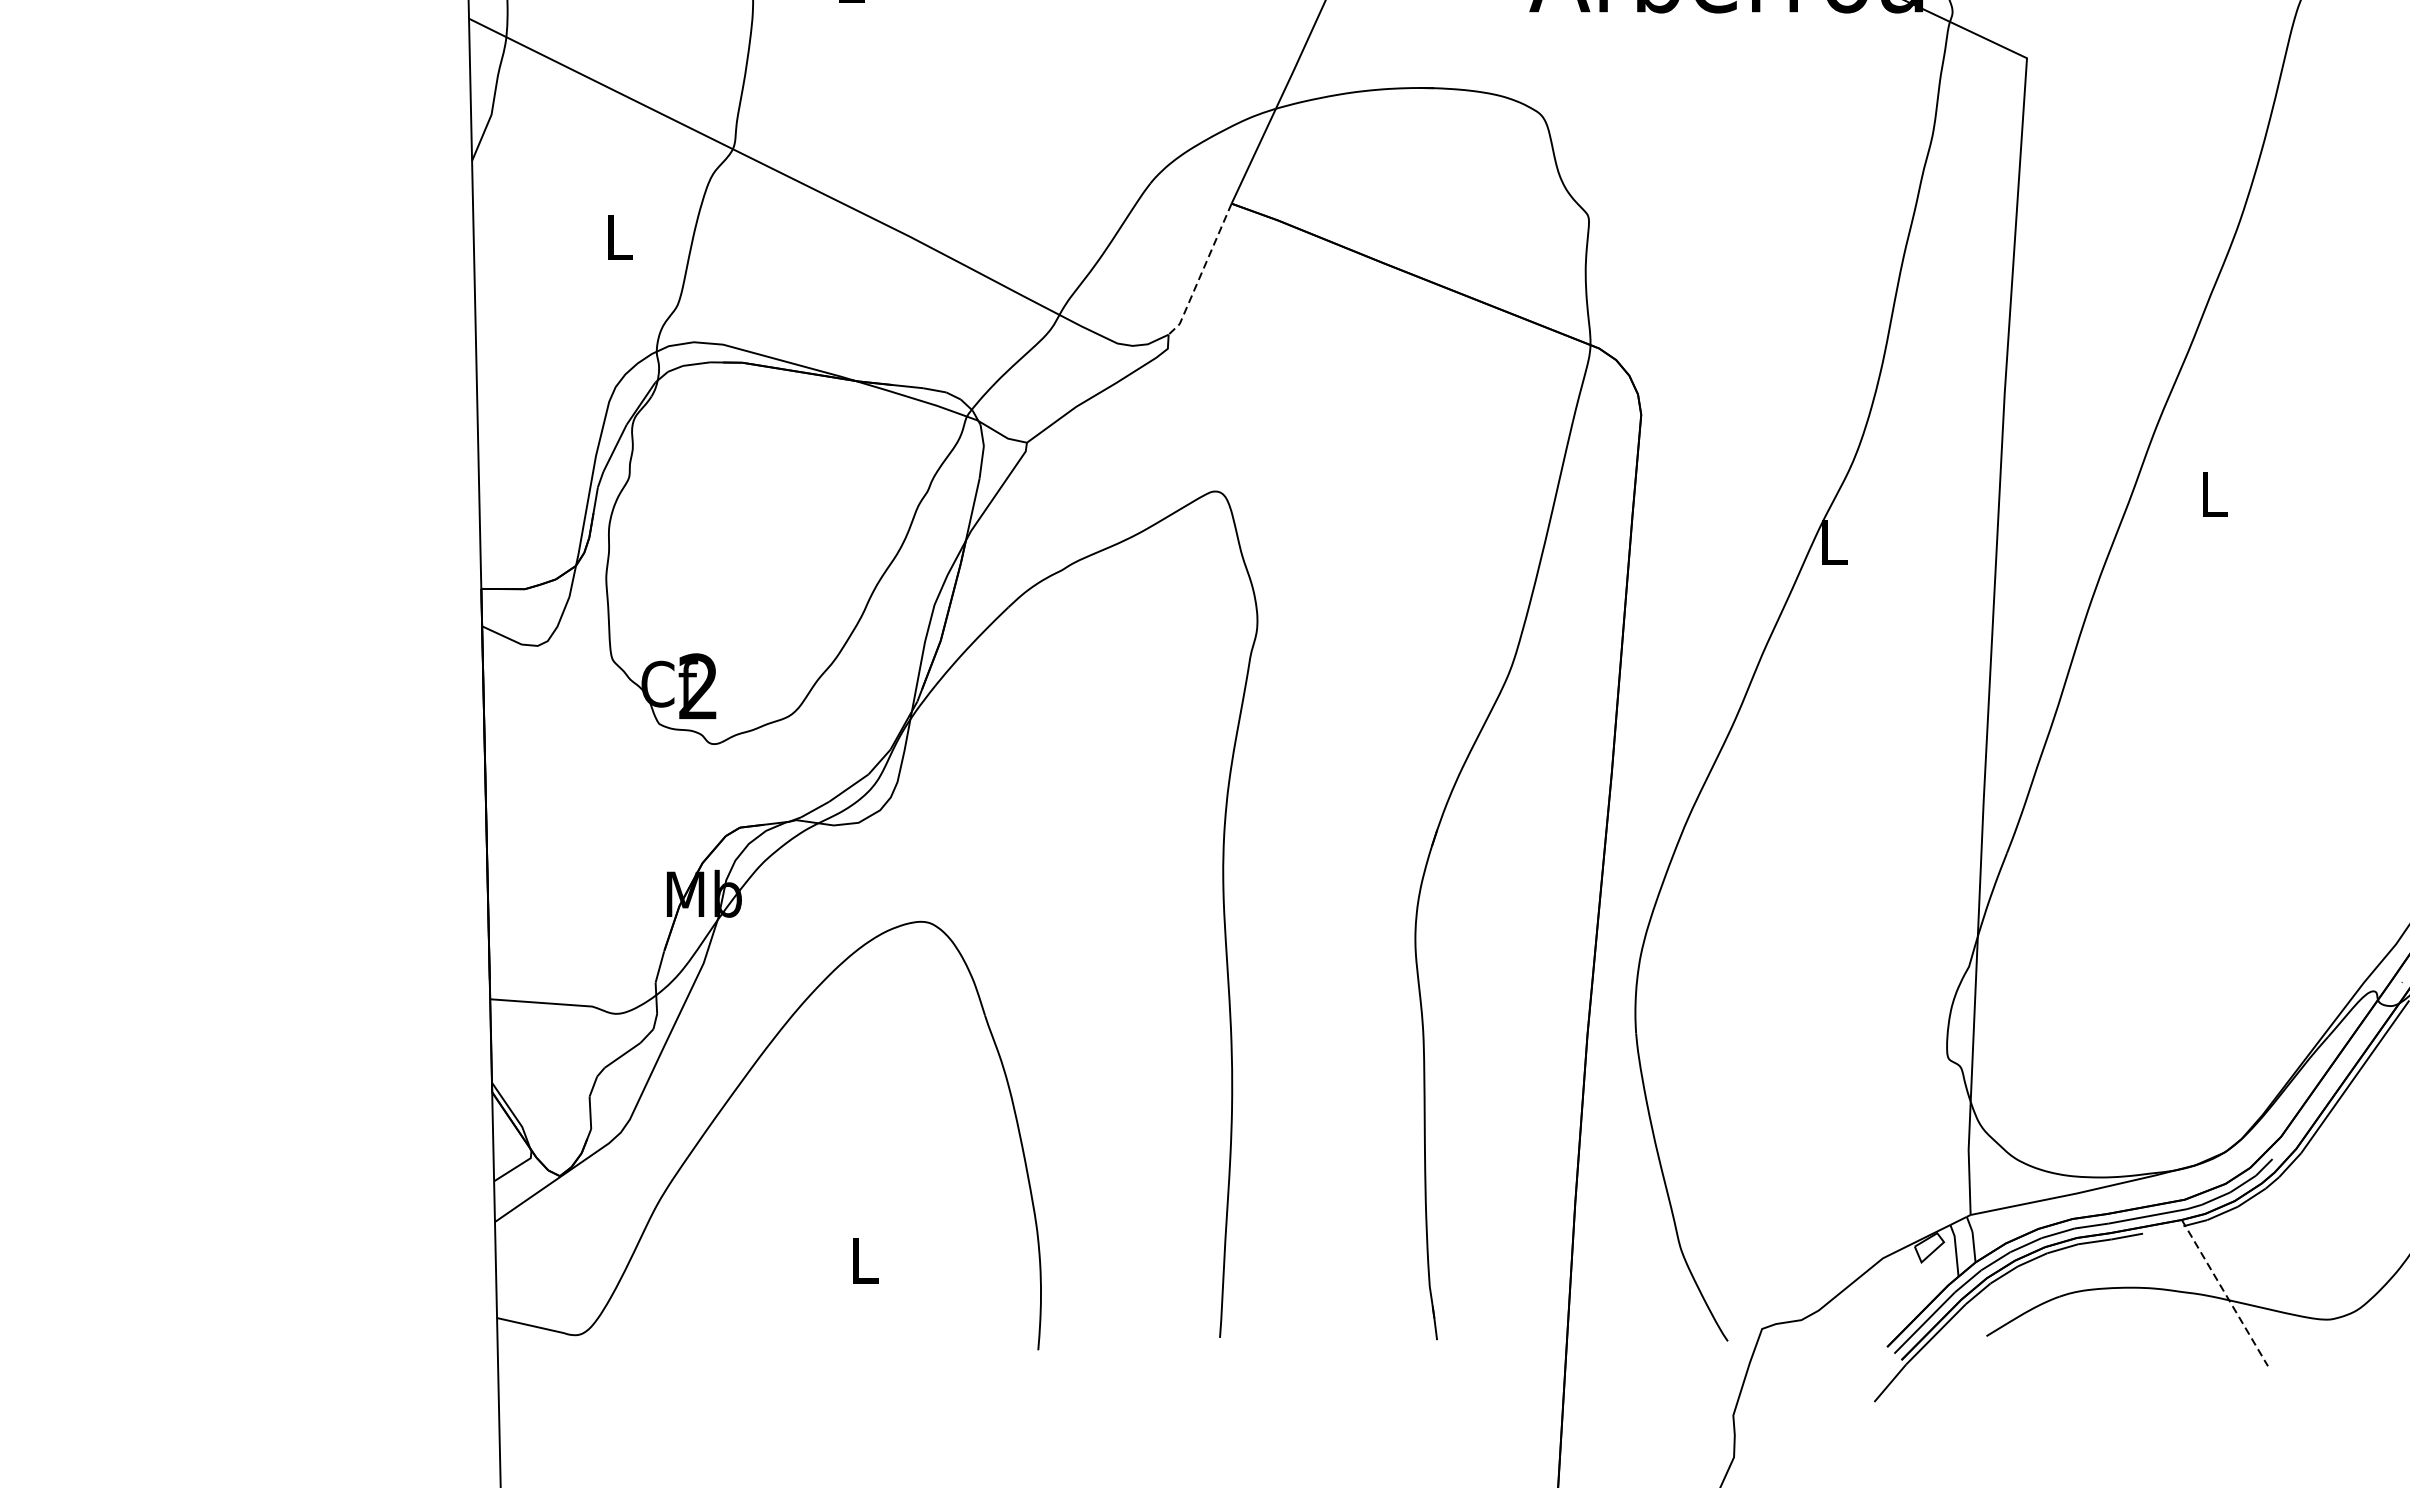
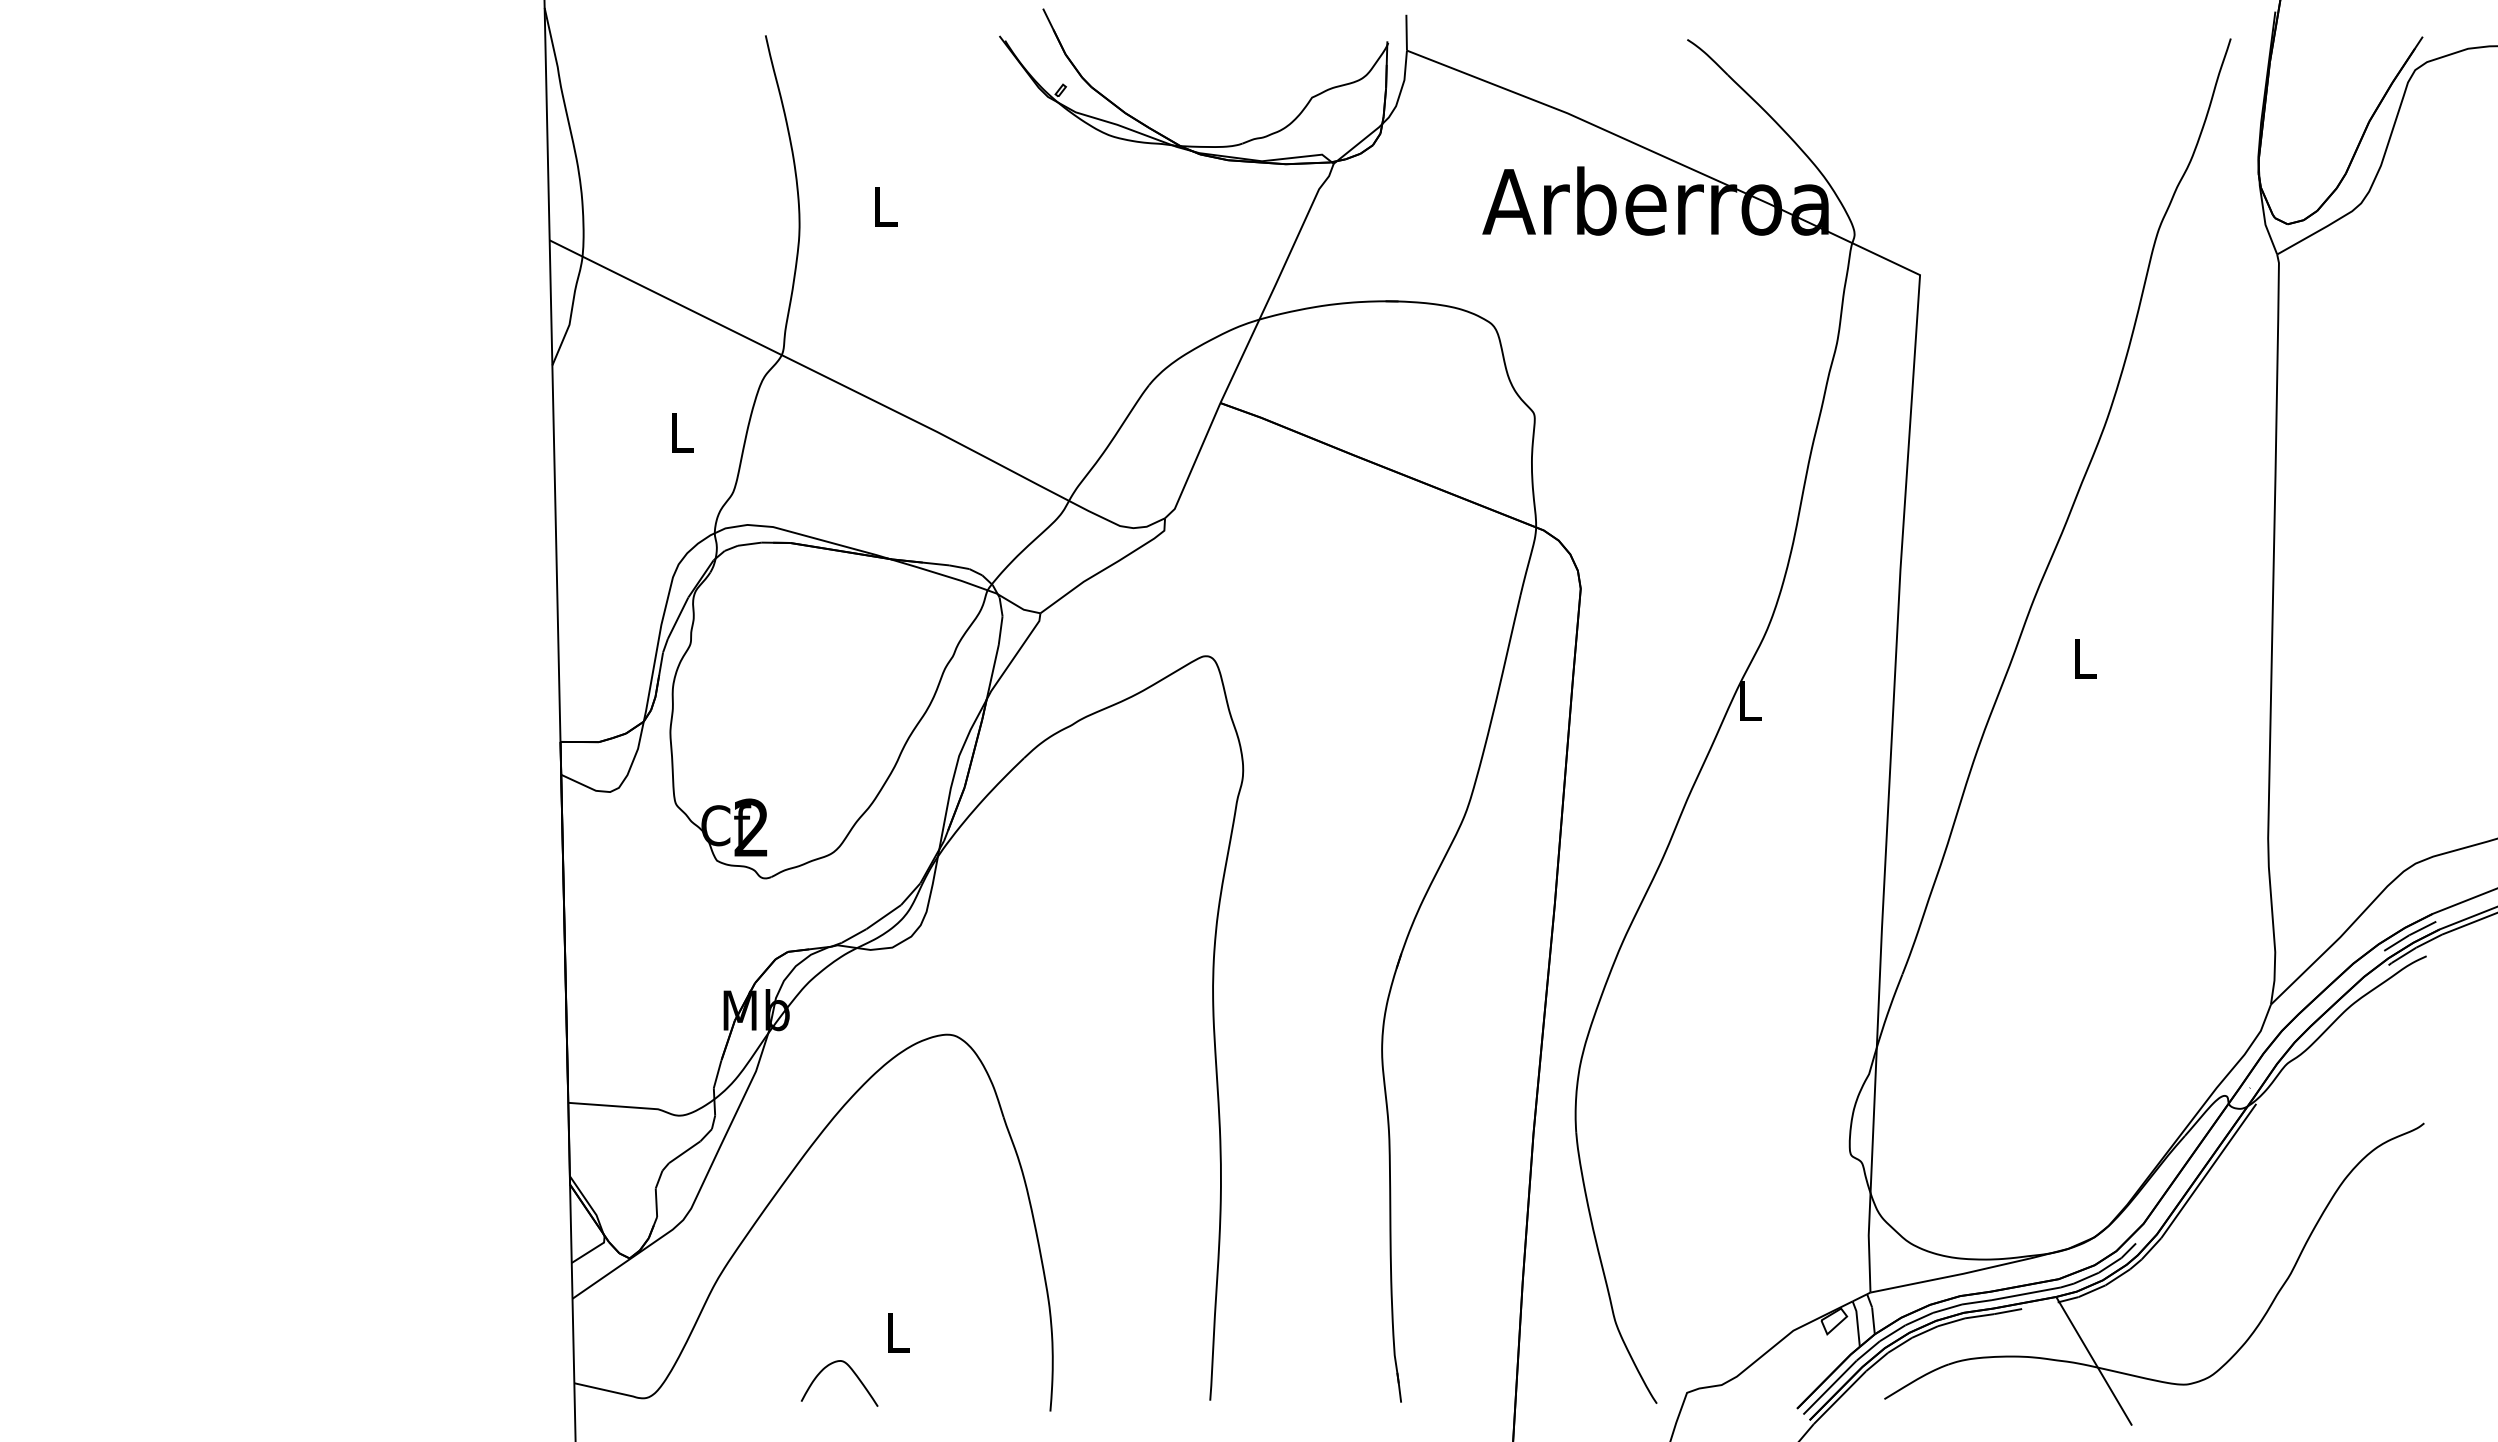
line: (1202, 272) -> (1194, 463), dashed -> solid
line: (2225, 1293) -> (2094, 1361), dashed -> solid
curve: (814, 1306) -> (853, 1373), added

